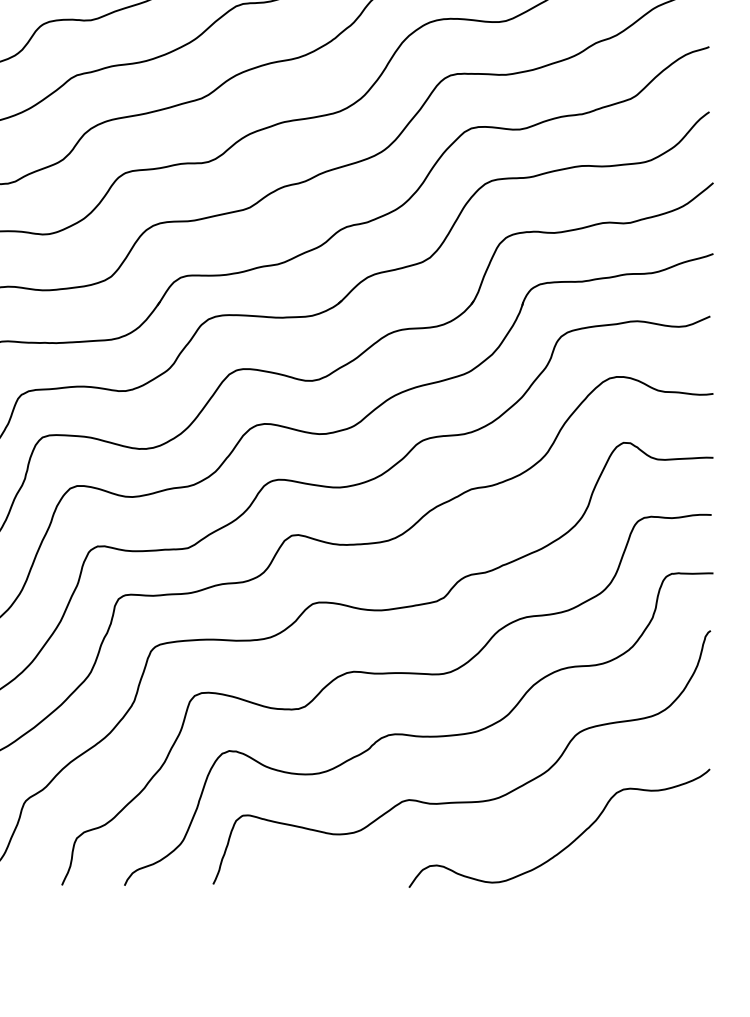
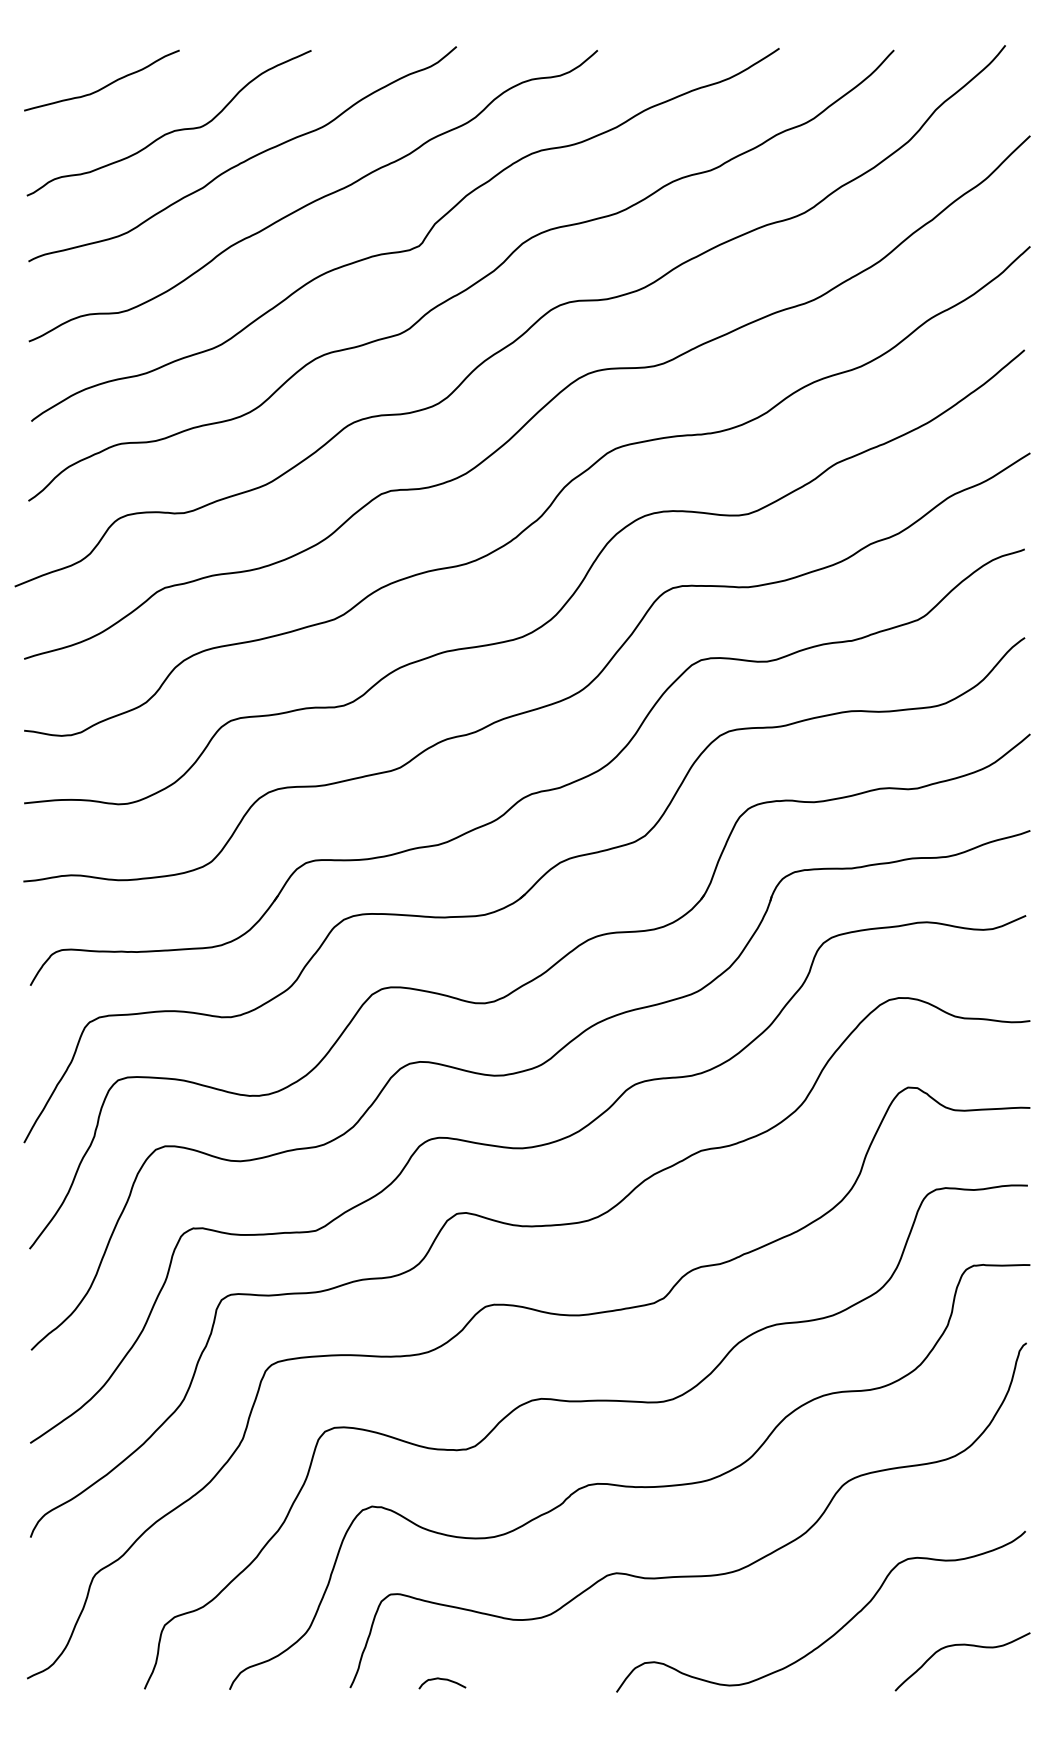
curve: (663, 853) -> (962, 1645), added
curve: (281, 878) -> (443, 1680), added

